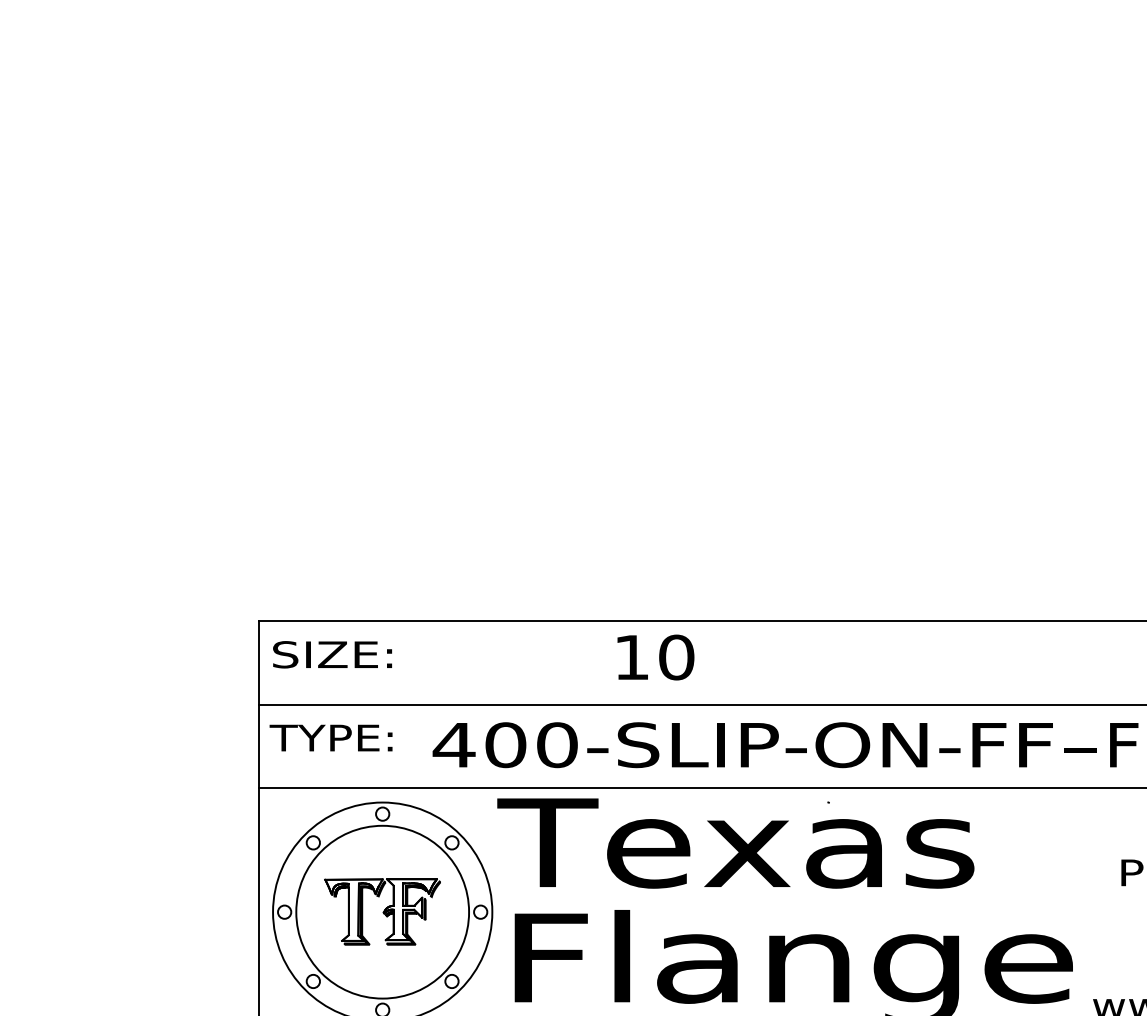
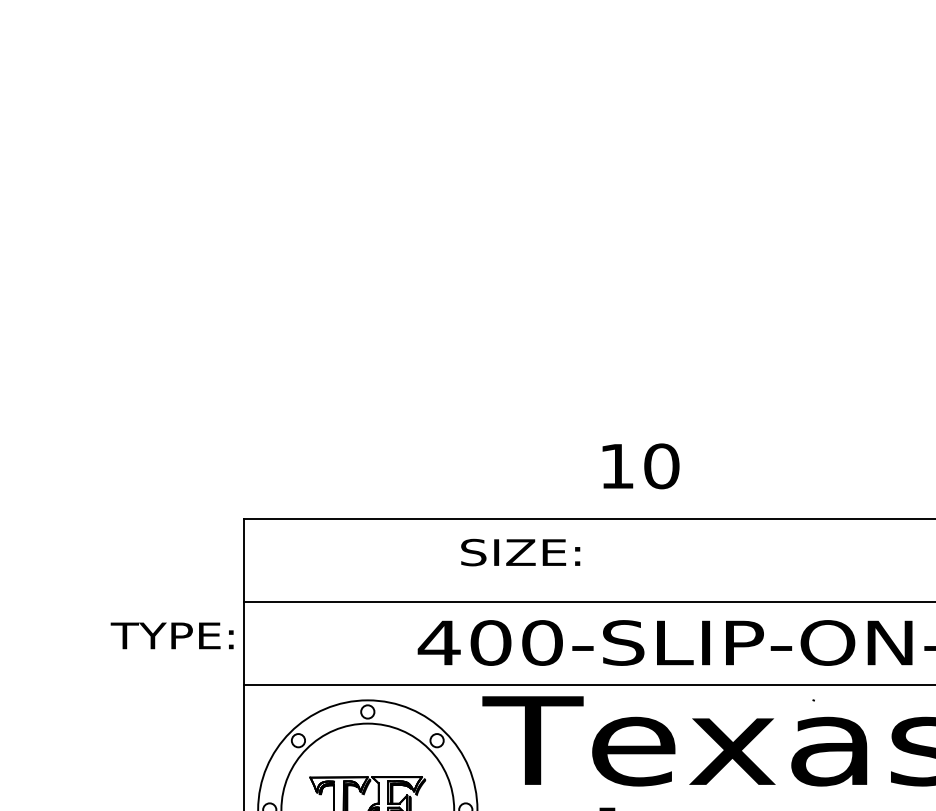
text: (332, 654) -> (520, 552), moved
text: (655, 657) -> (640, 466), moved
text: (330, 737) -> (171, 635), moved

